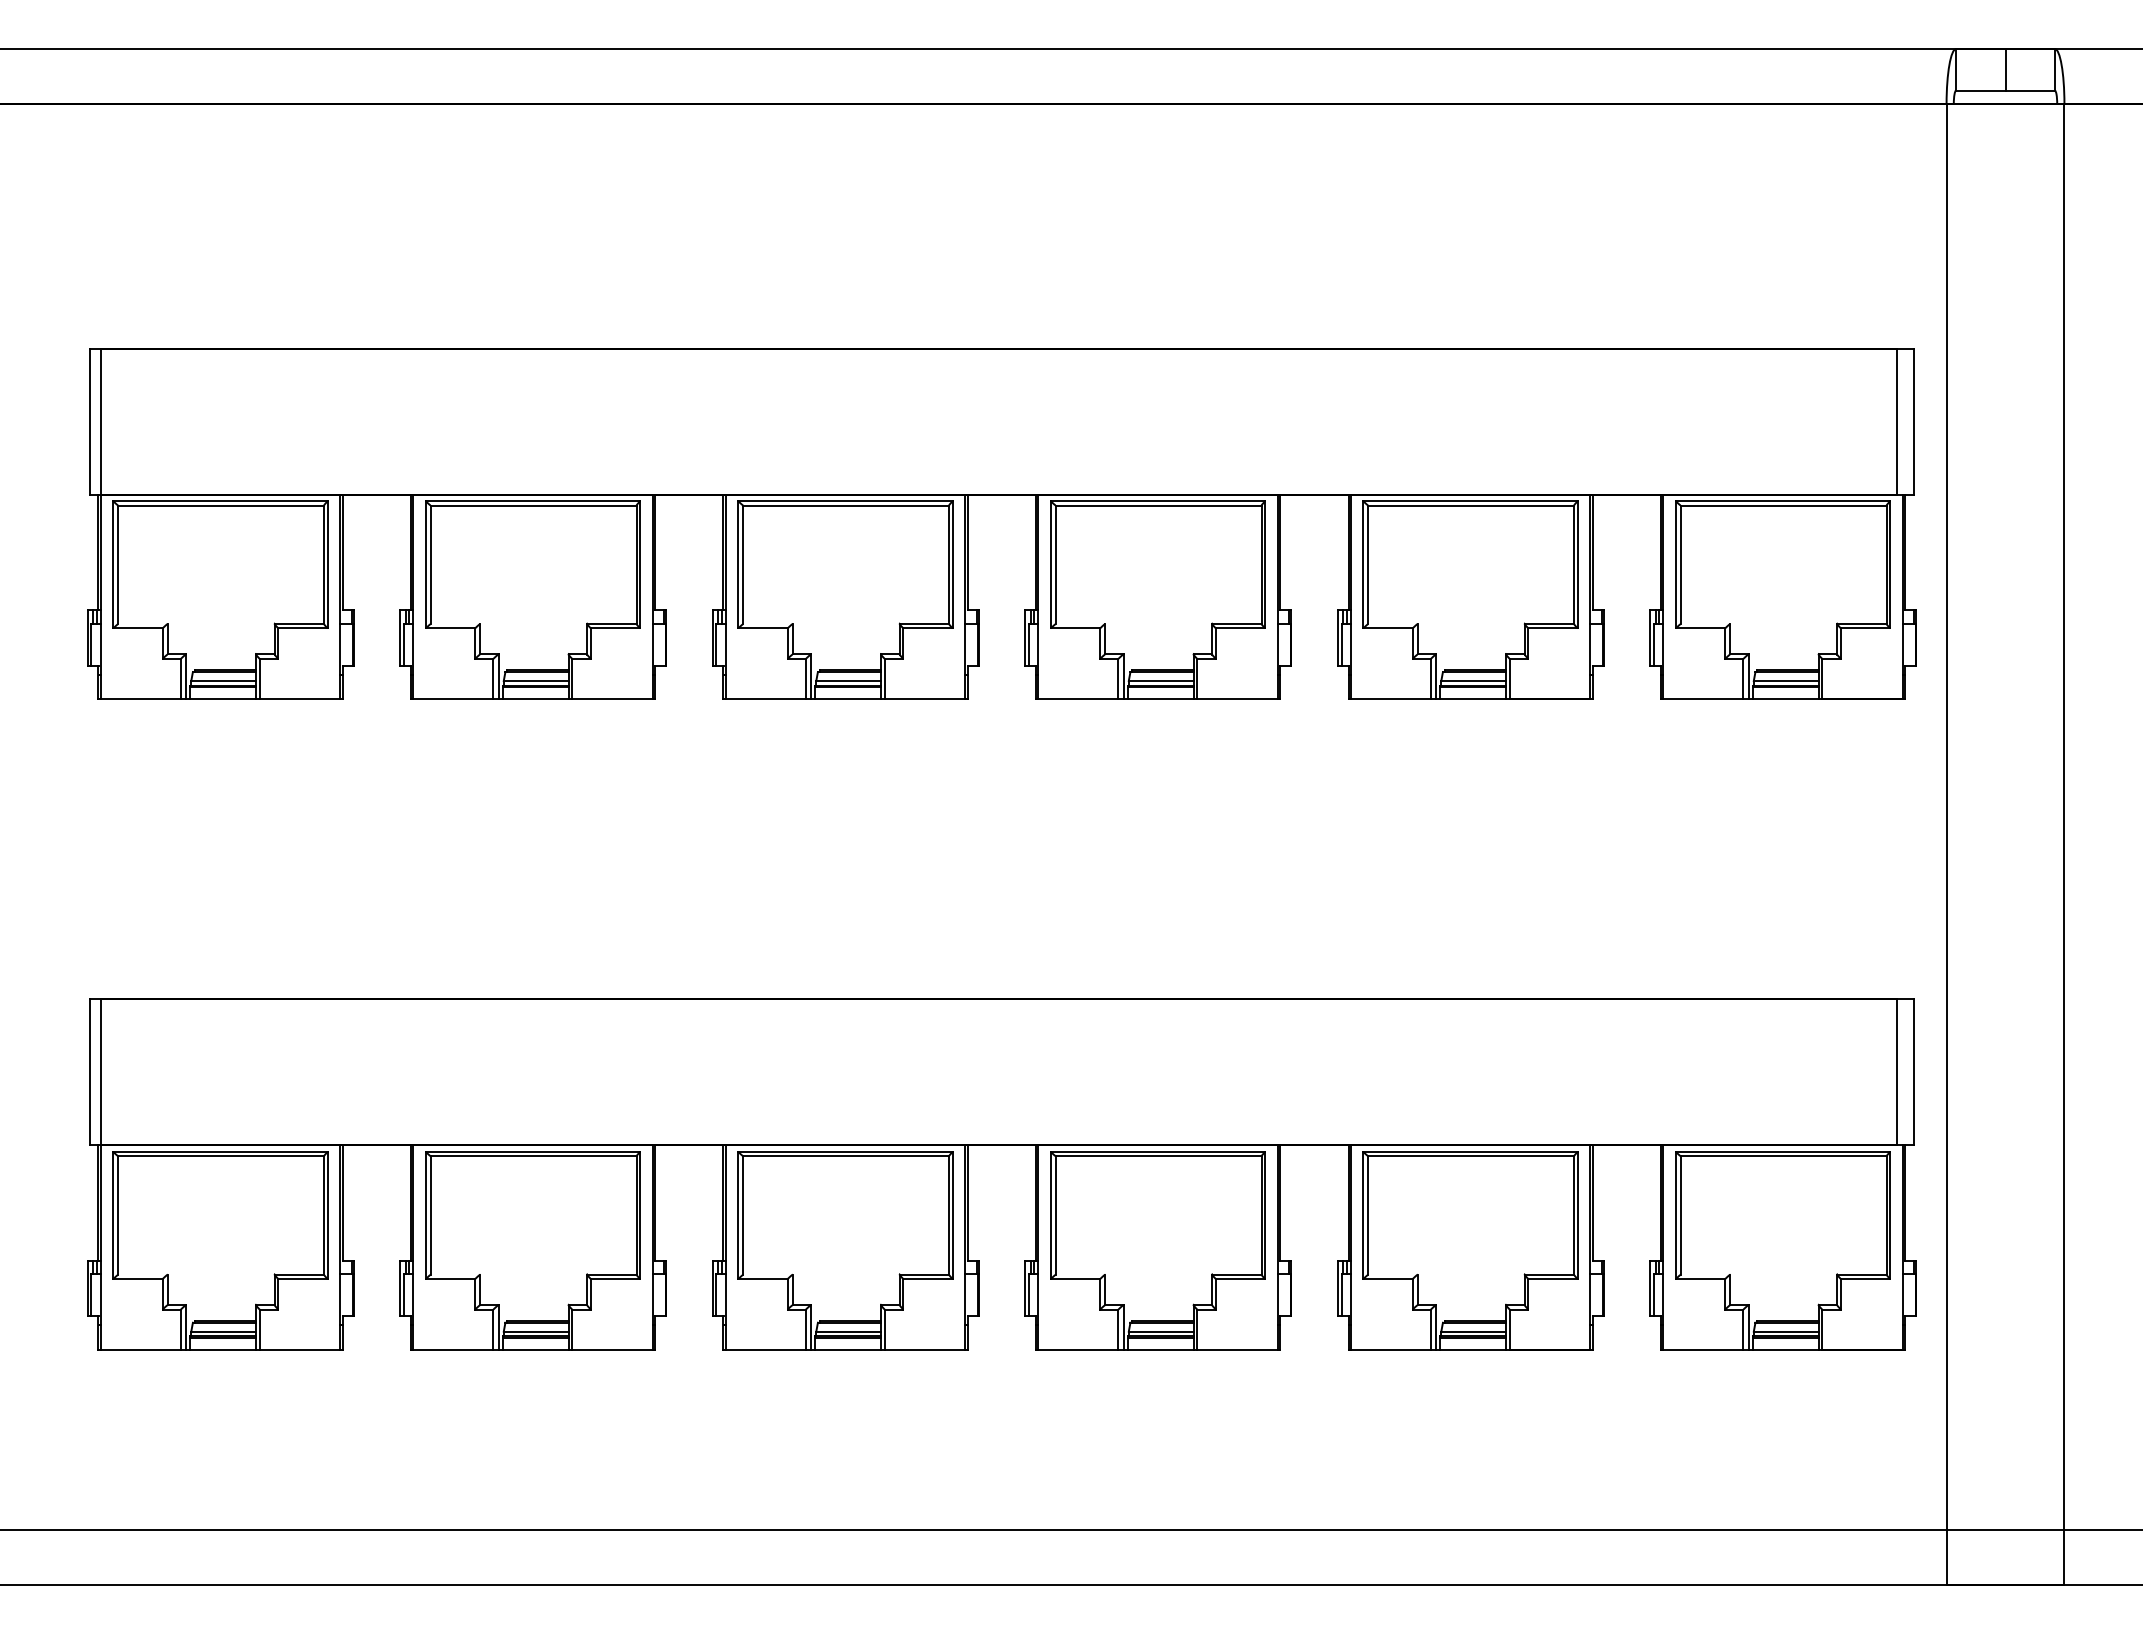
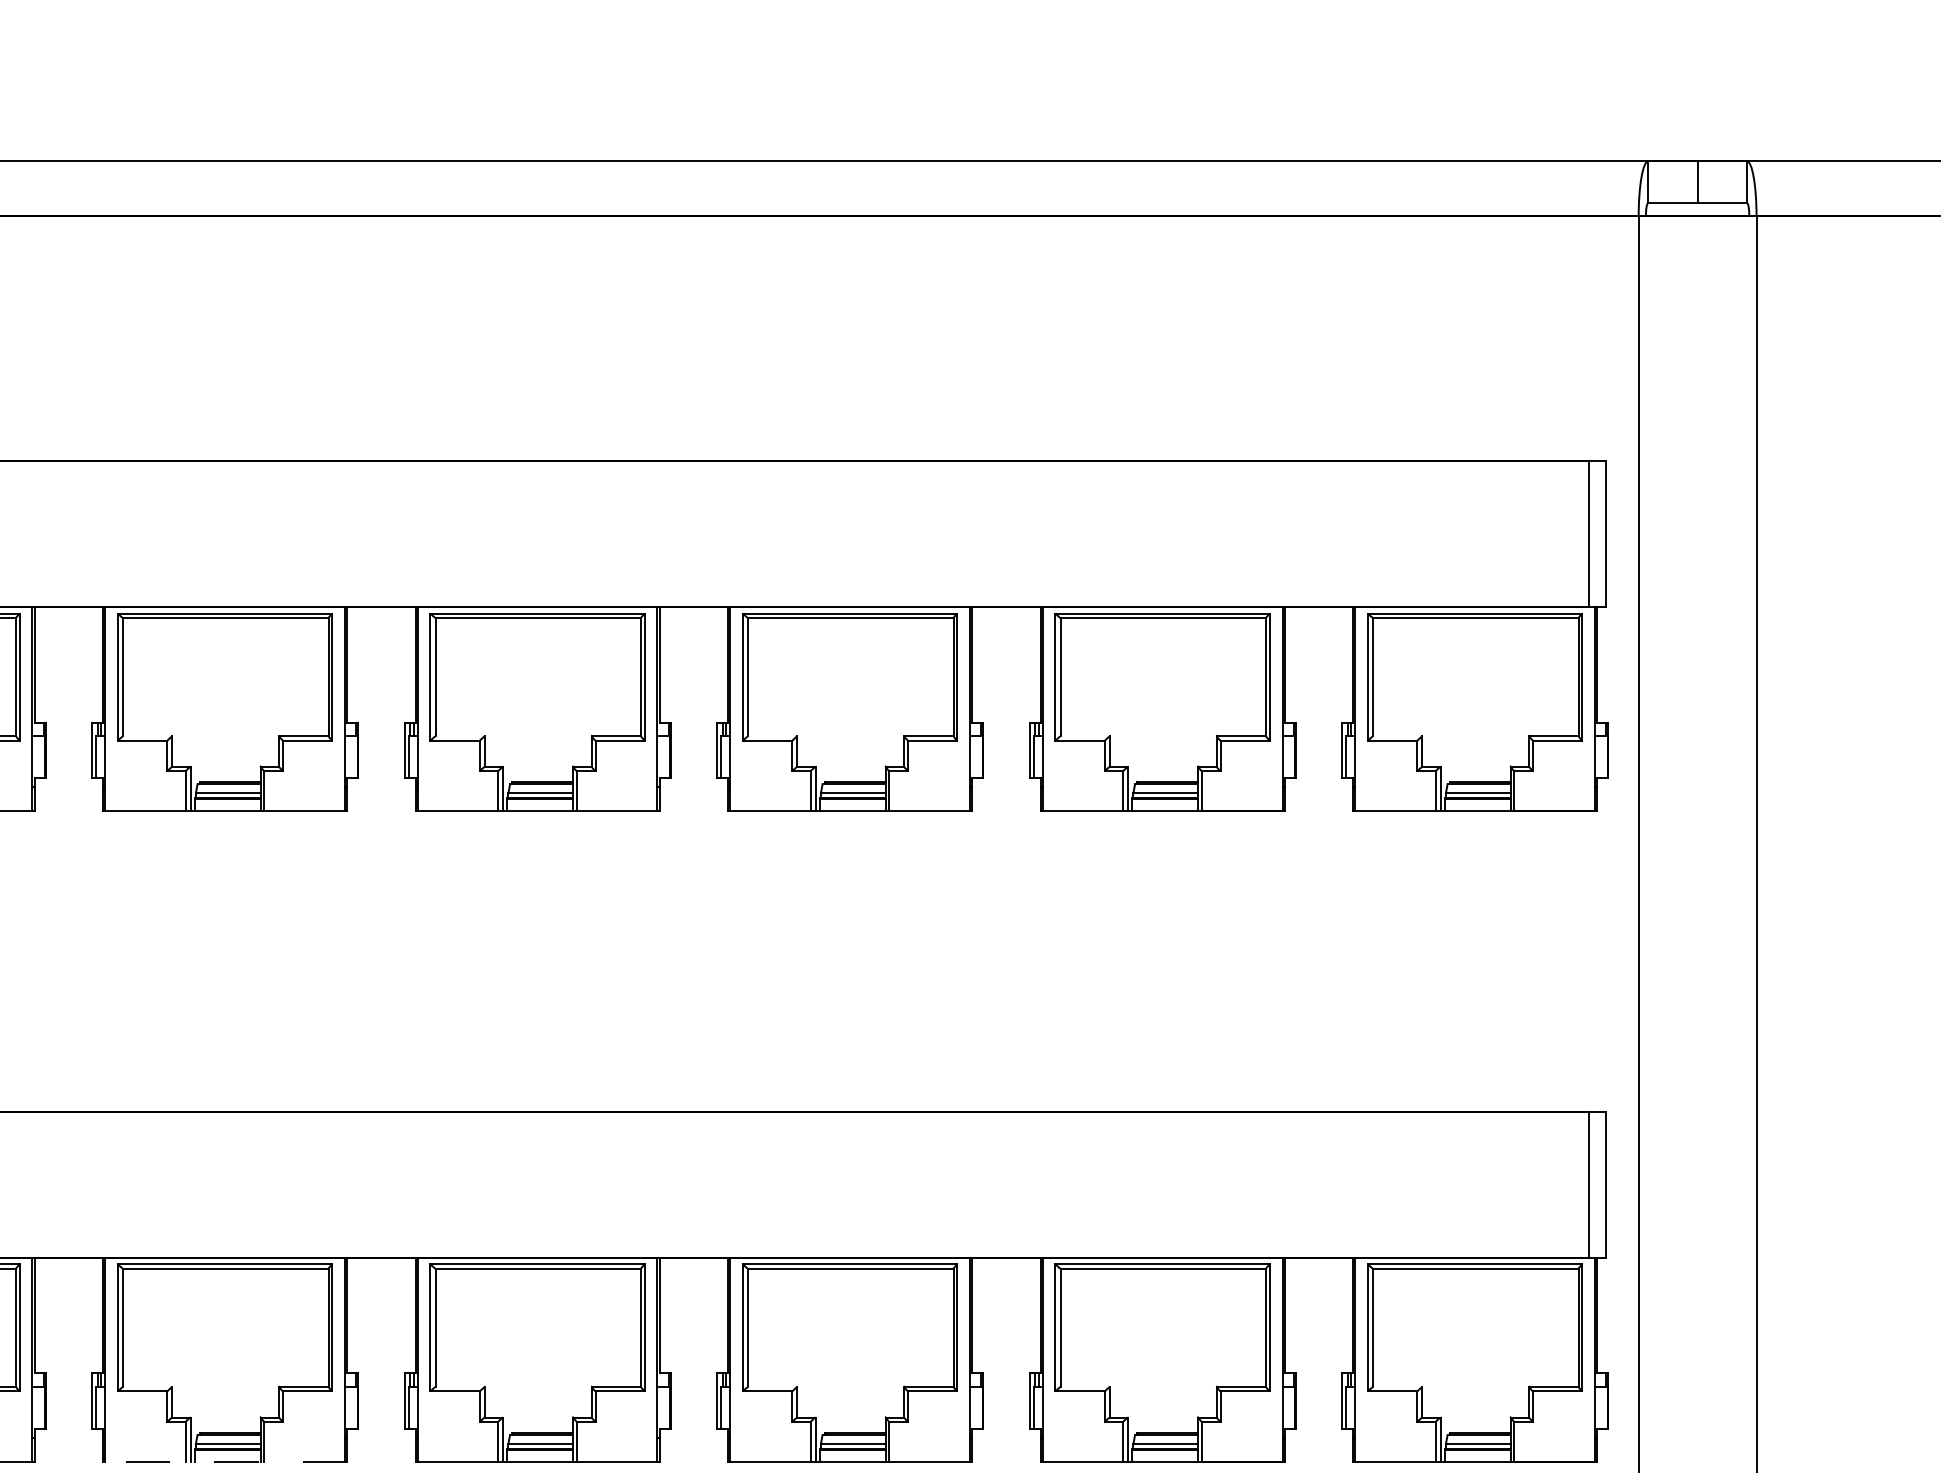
line: (532, 1349) -> (224, 1461), solid -> dashed

